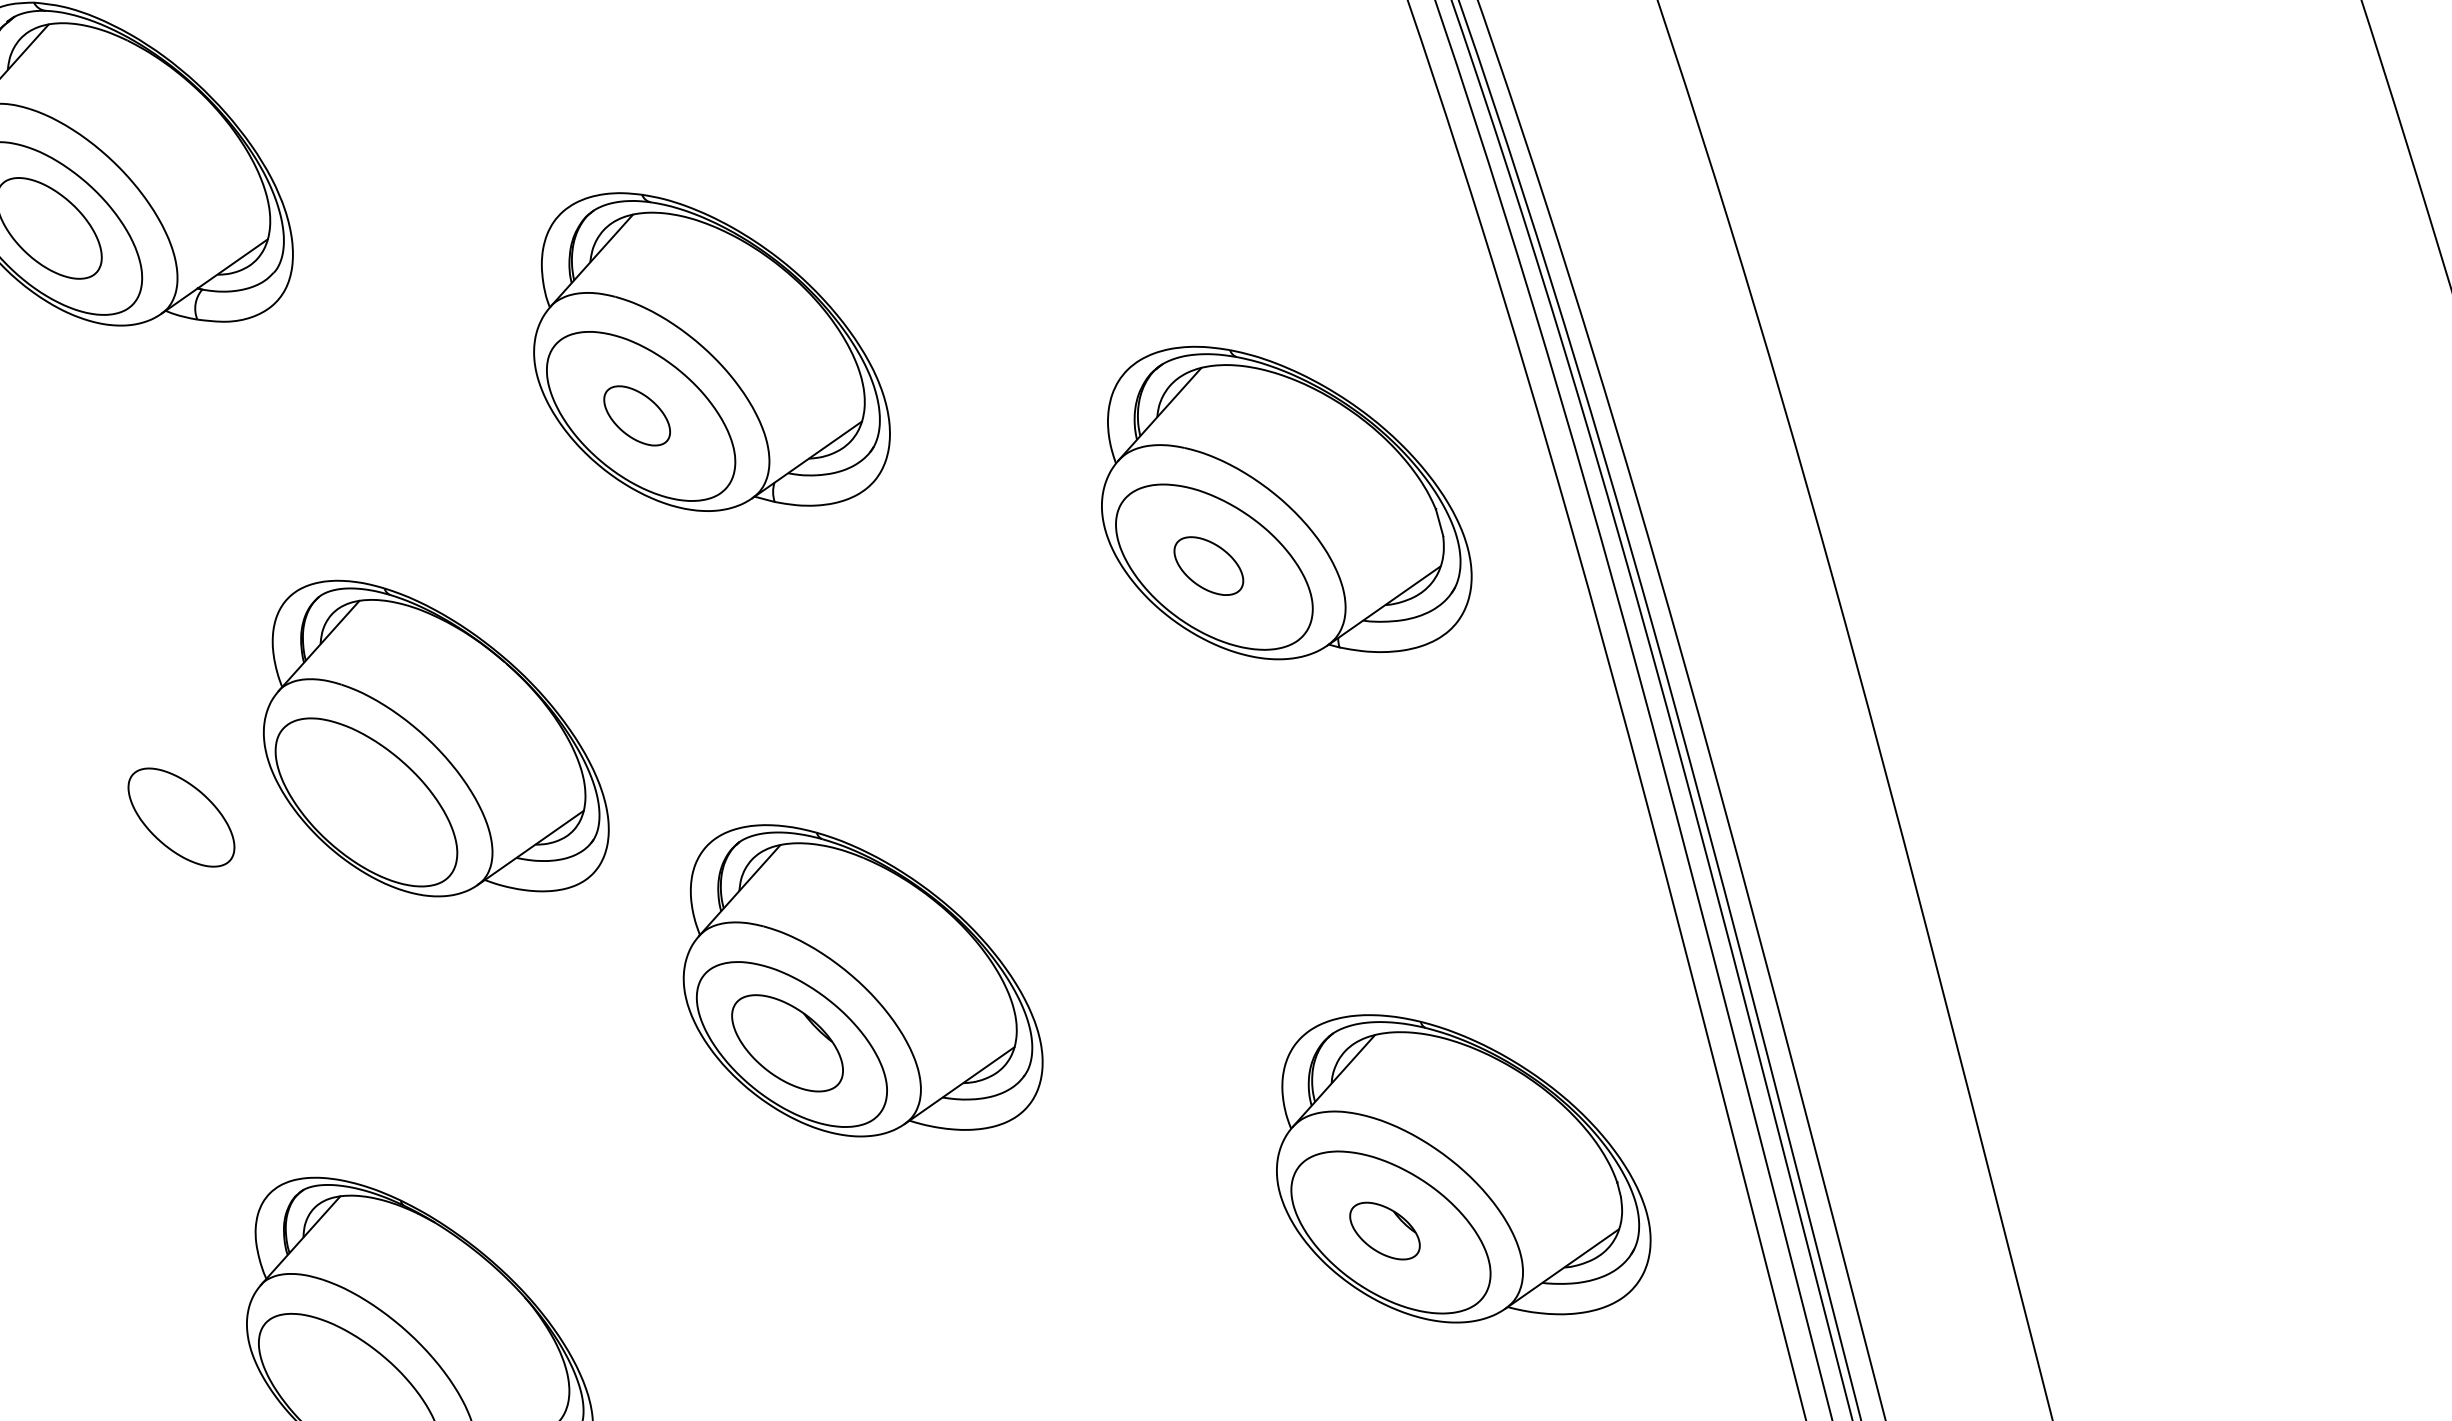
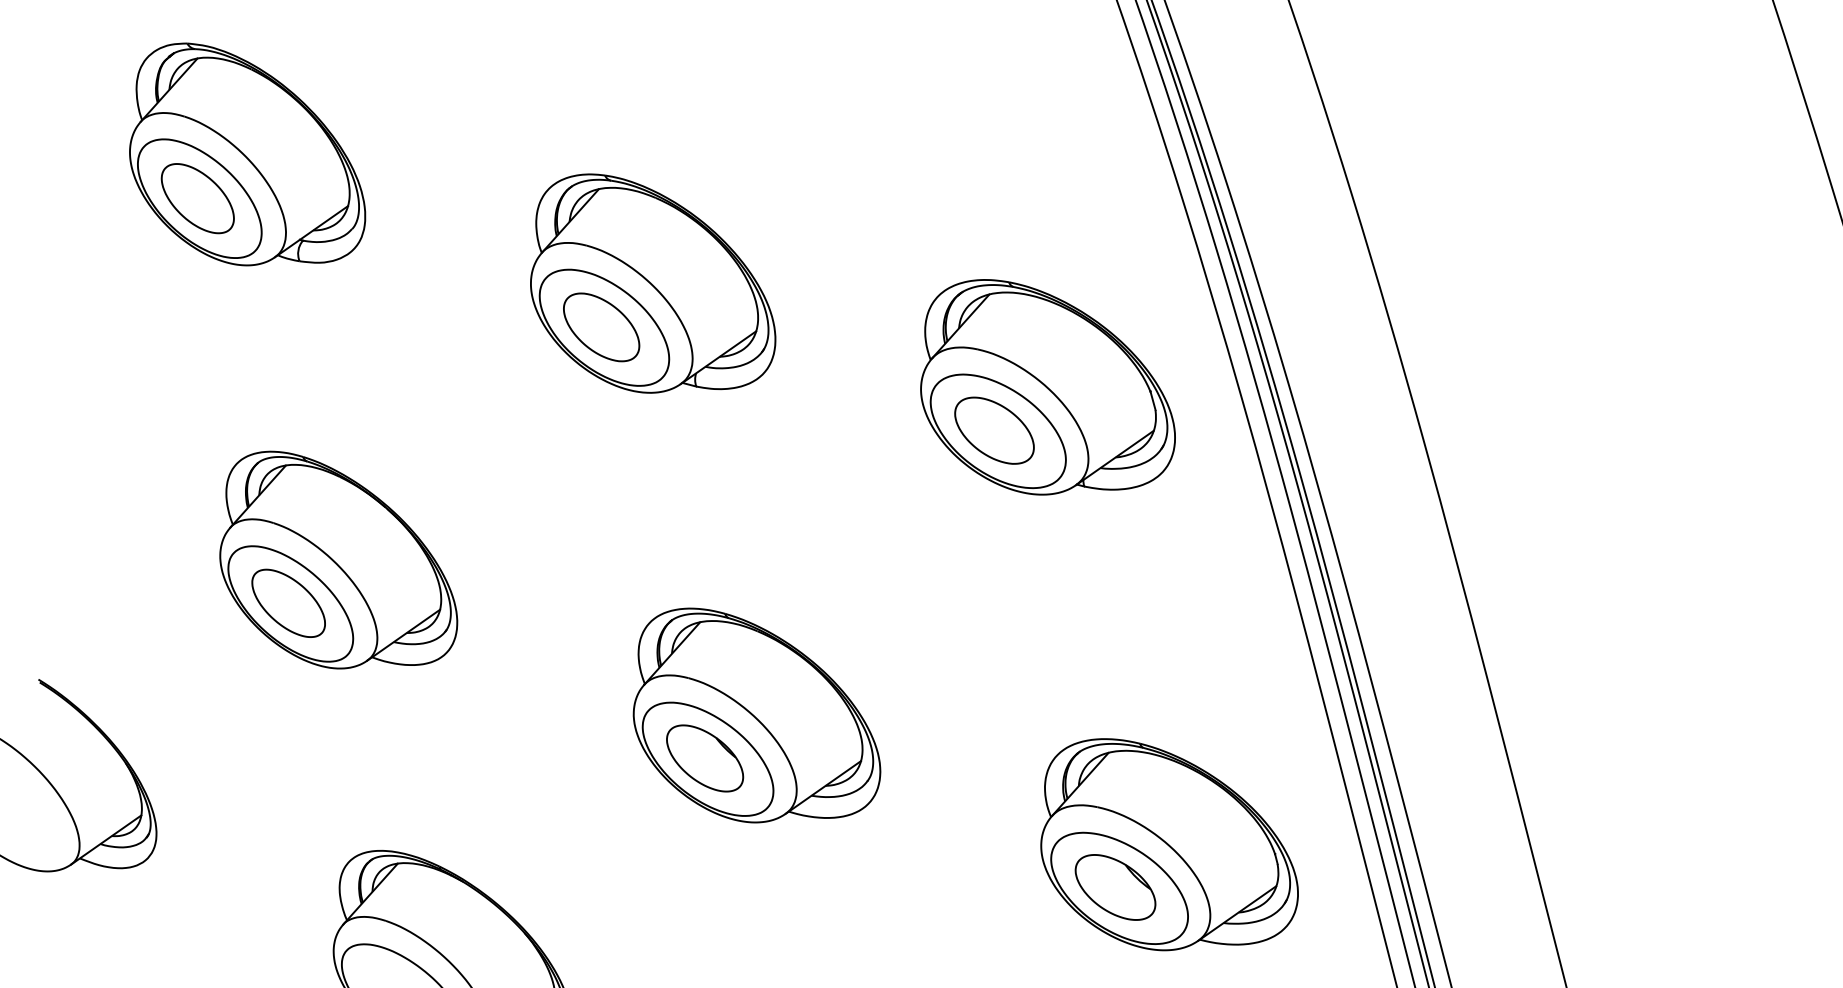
part: (636, 415) -> (601, 327), size x1.67
part: (1208, 565) -> (994, 430), size x1.67
part: (435, 737) -> (338, 559), moved
part: (1384, 1231) -> (1115, 887), size x1.67

